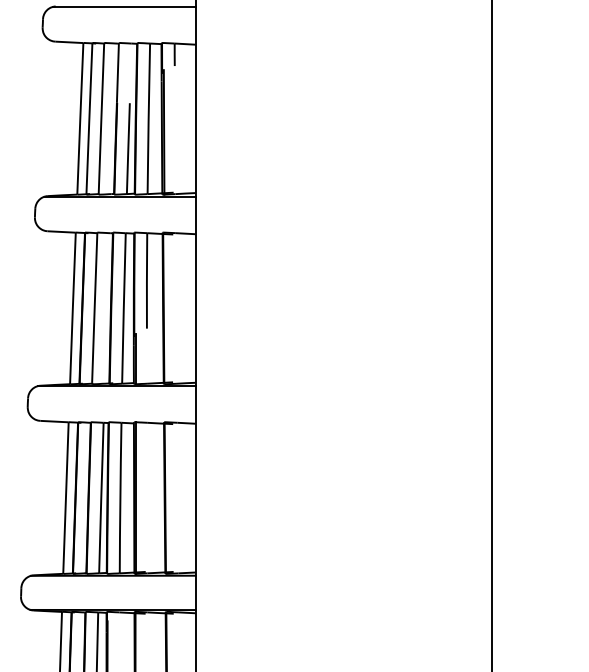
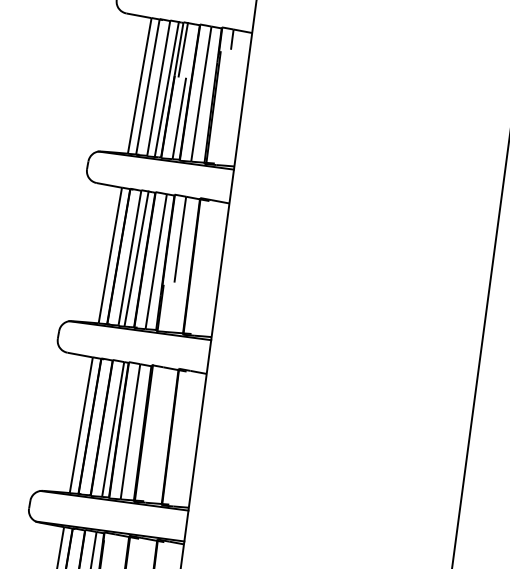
line: (122, 72) -> (183, 49), added
line: (110, 118) -> (166, 89), added
line: (101, 307) -> (136, 258), added

